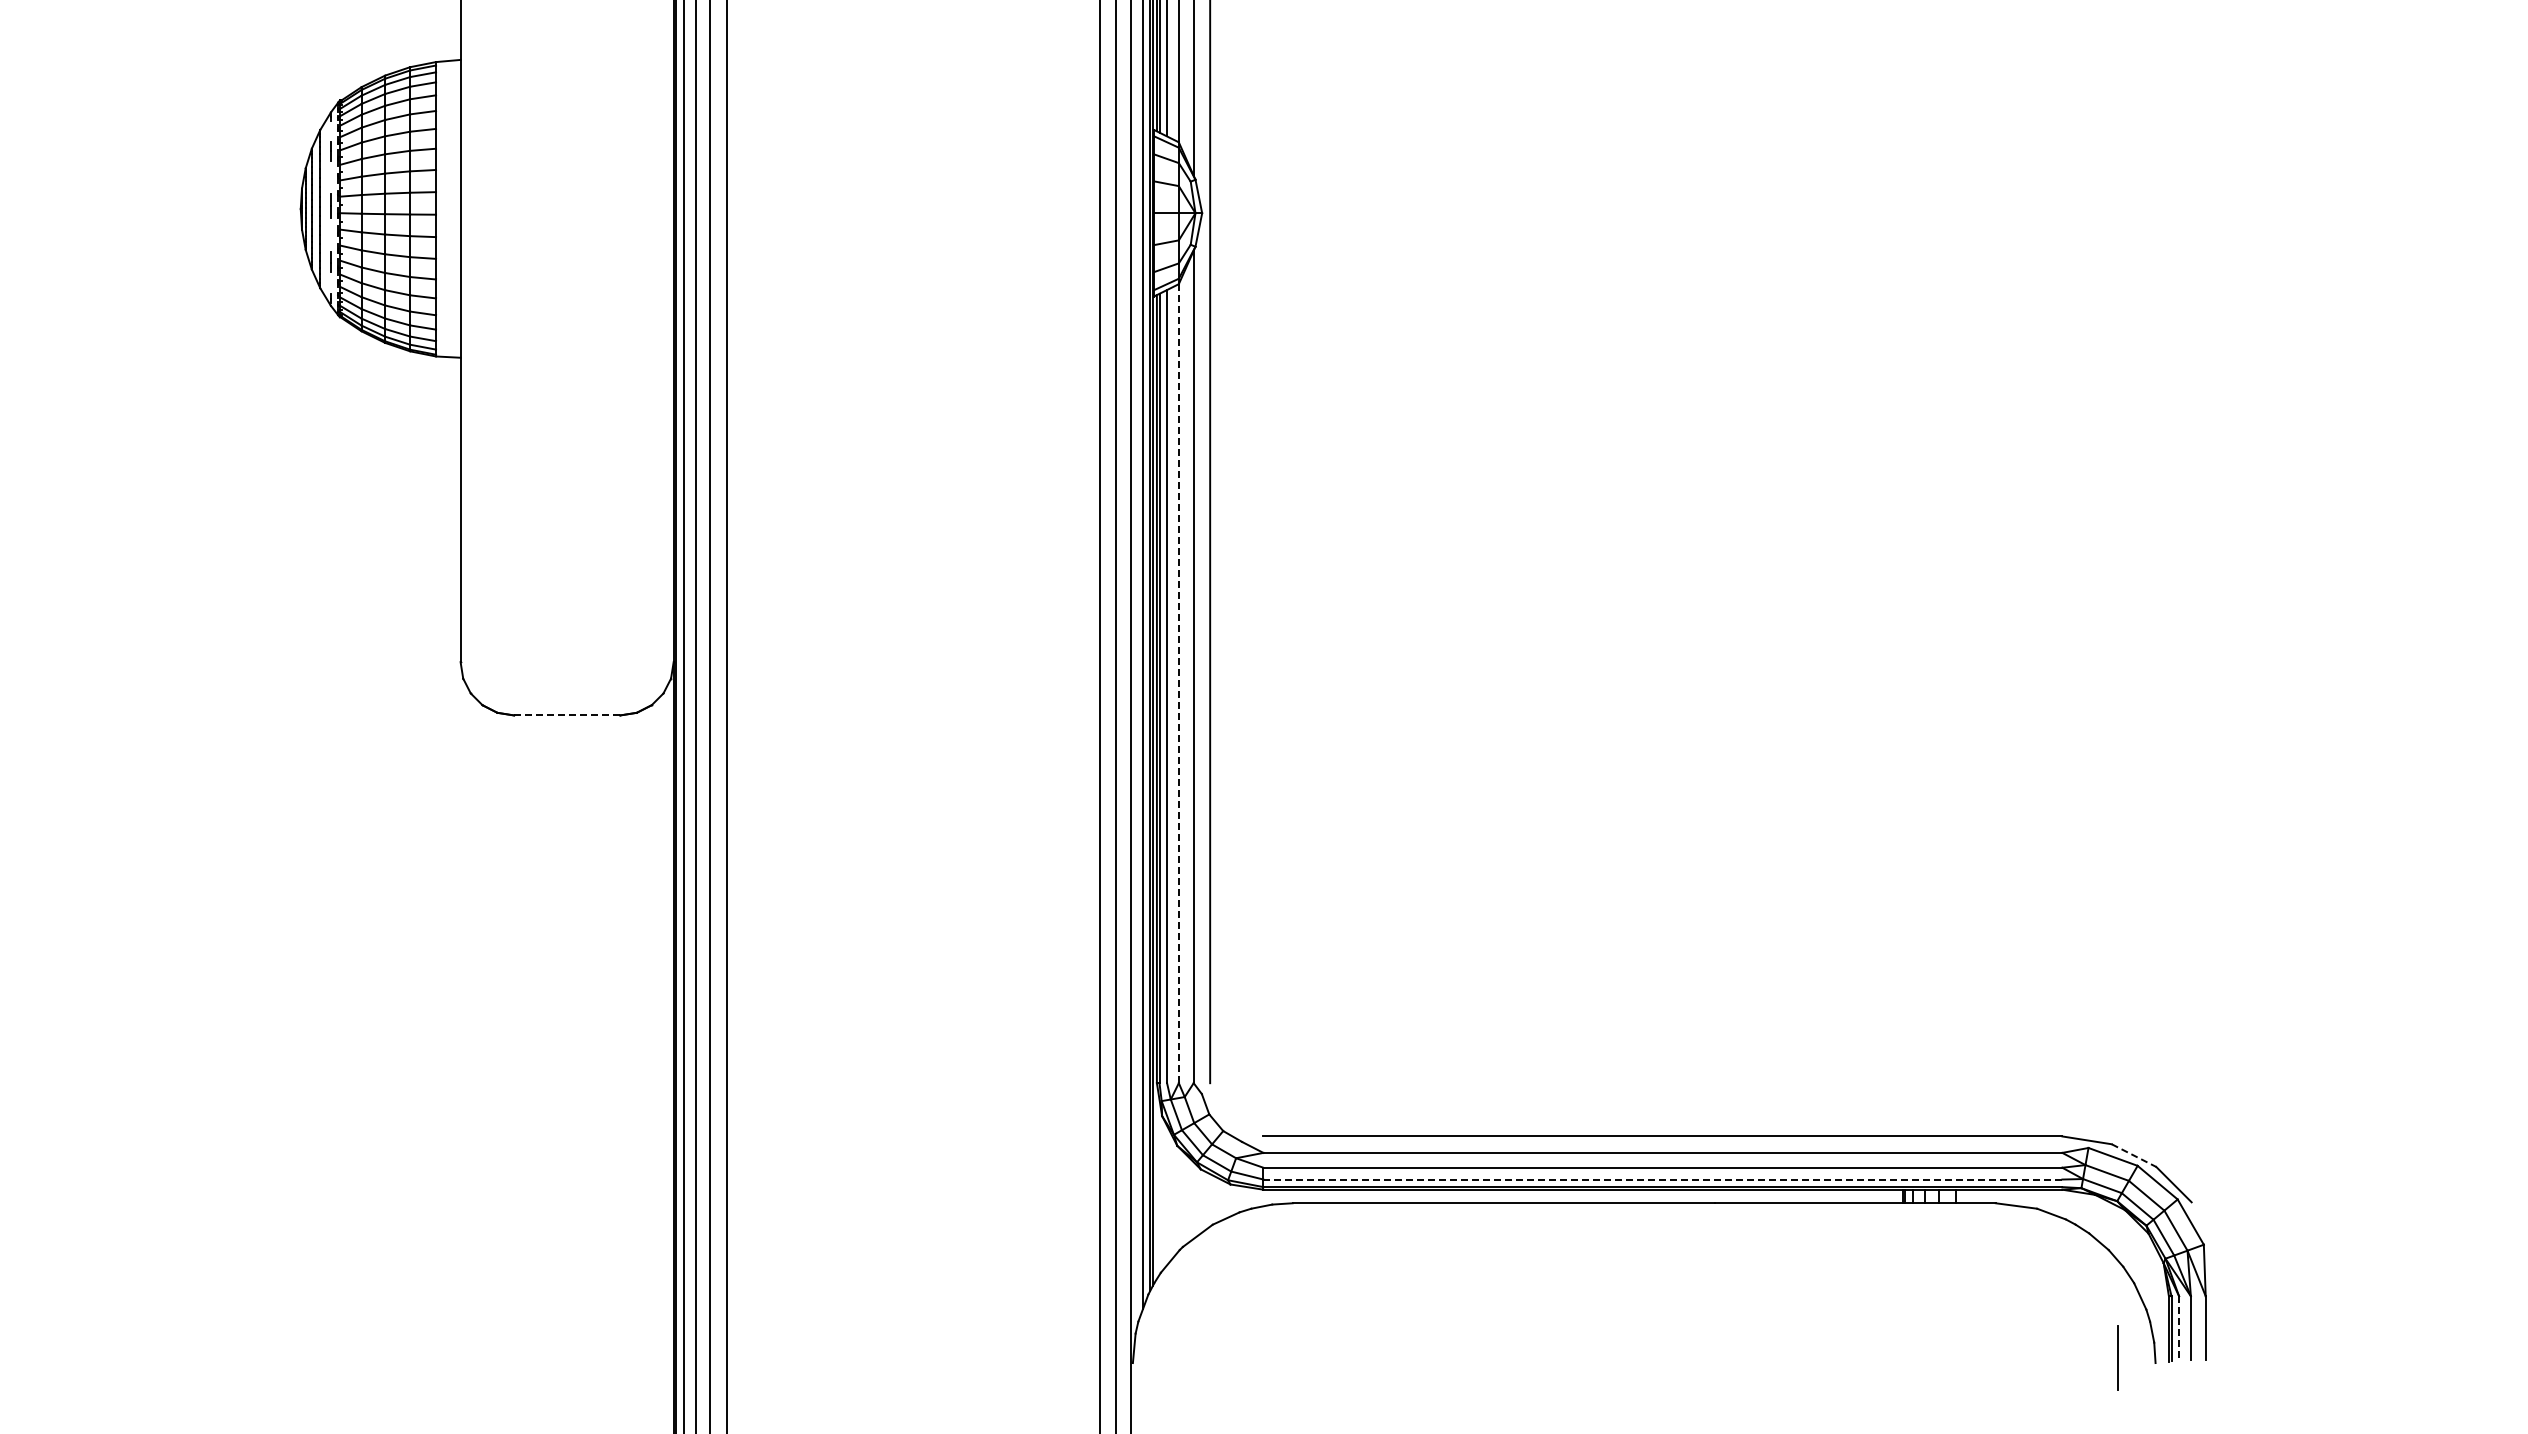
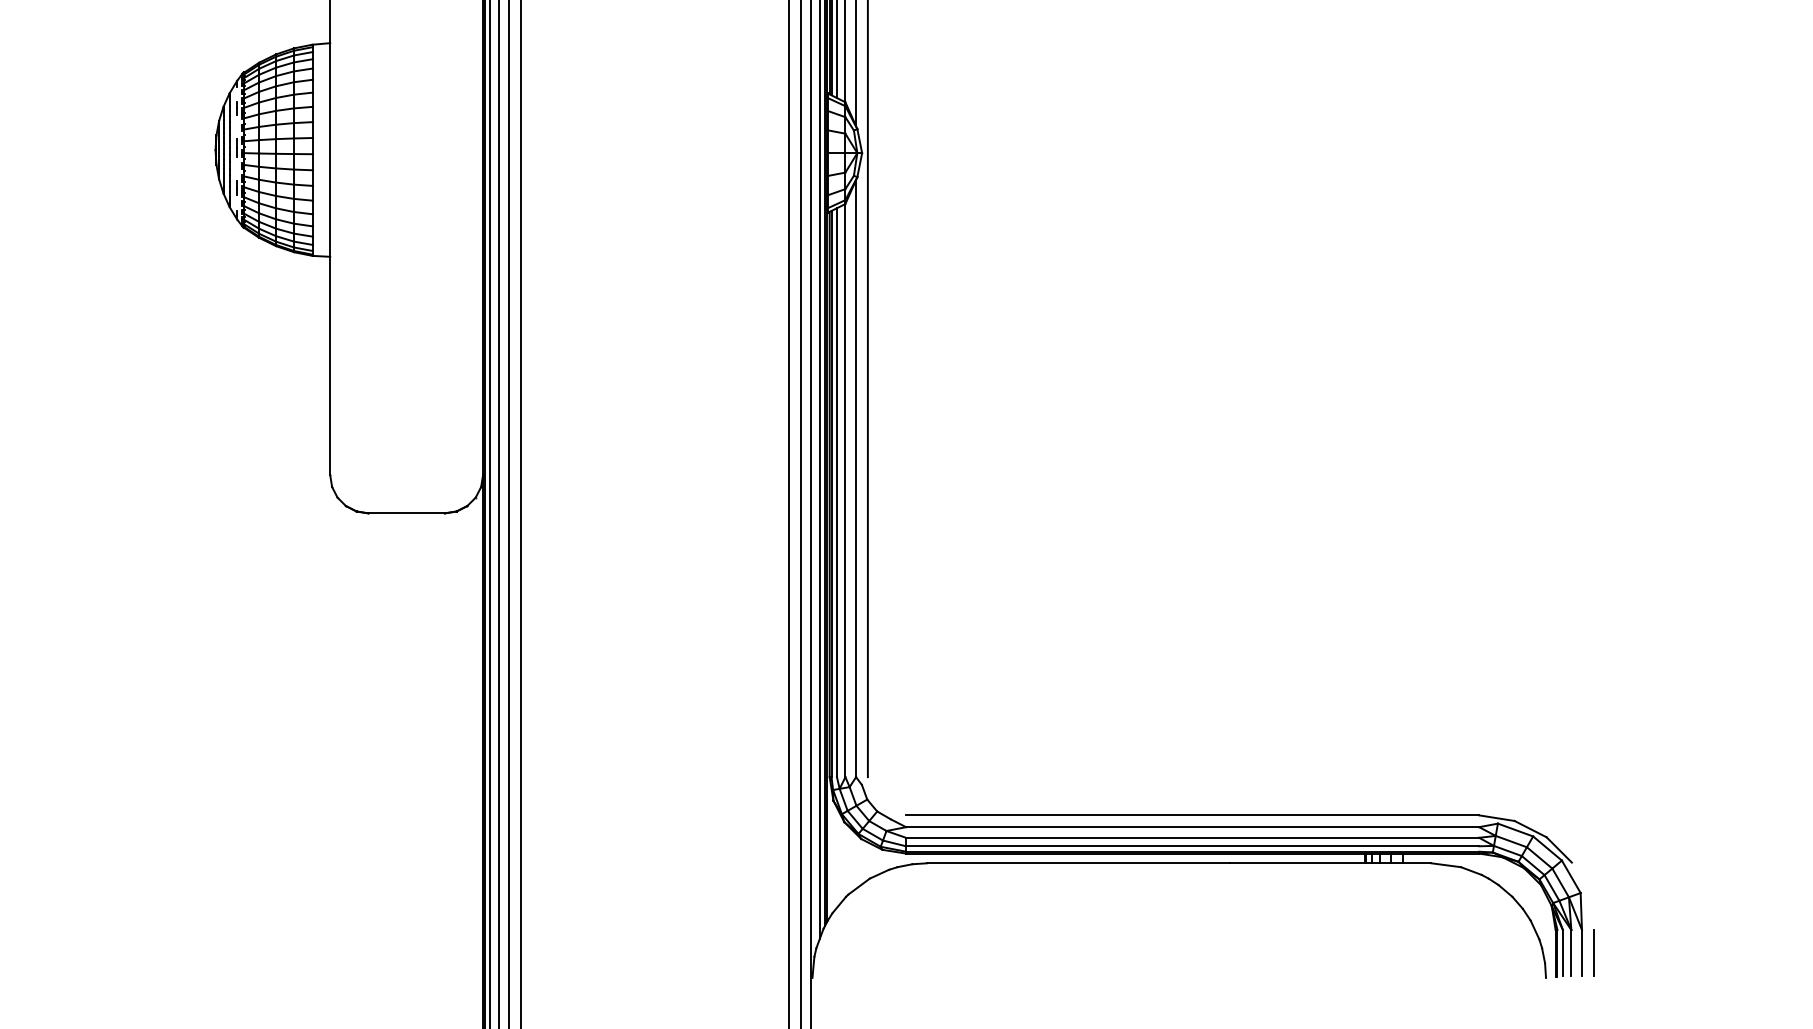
line: (1178, 683) -> (845, 490), dashed -> solid
line: (566, 715) -> (406, 513), dashed -> solid
line: (2134, 1155) -> (1530, 829), dashed -> solid
line: (1663, 1179) -> (1193, 846), dashed -> solid
line: (2179, 1328) -> (1563, 953), dashed -> solid
line: (2117, 1357) -> (1593, 952), moved

